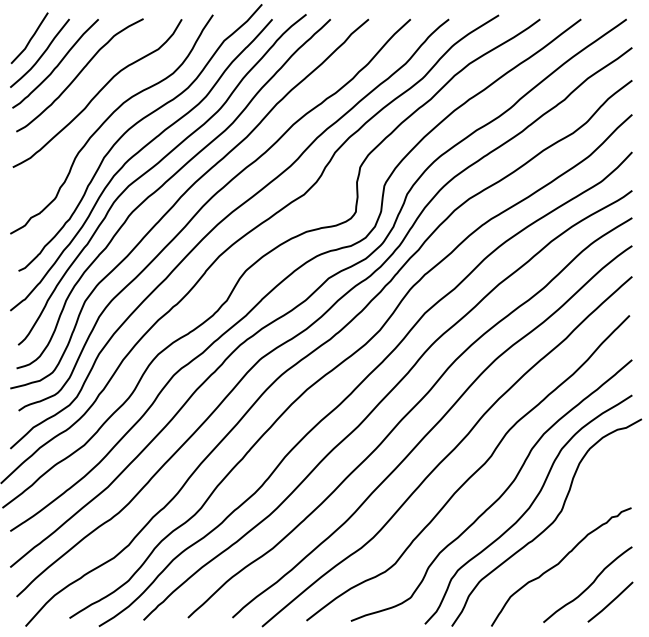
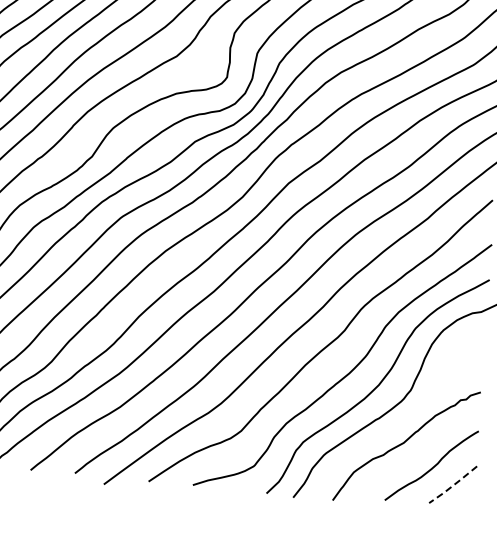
line: (610, 602) -> (453, 485), solid -> dashed

